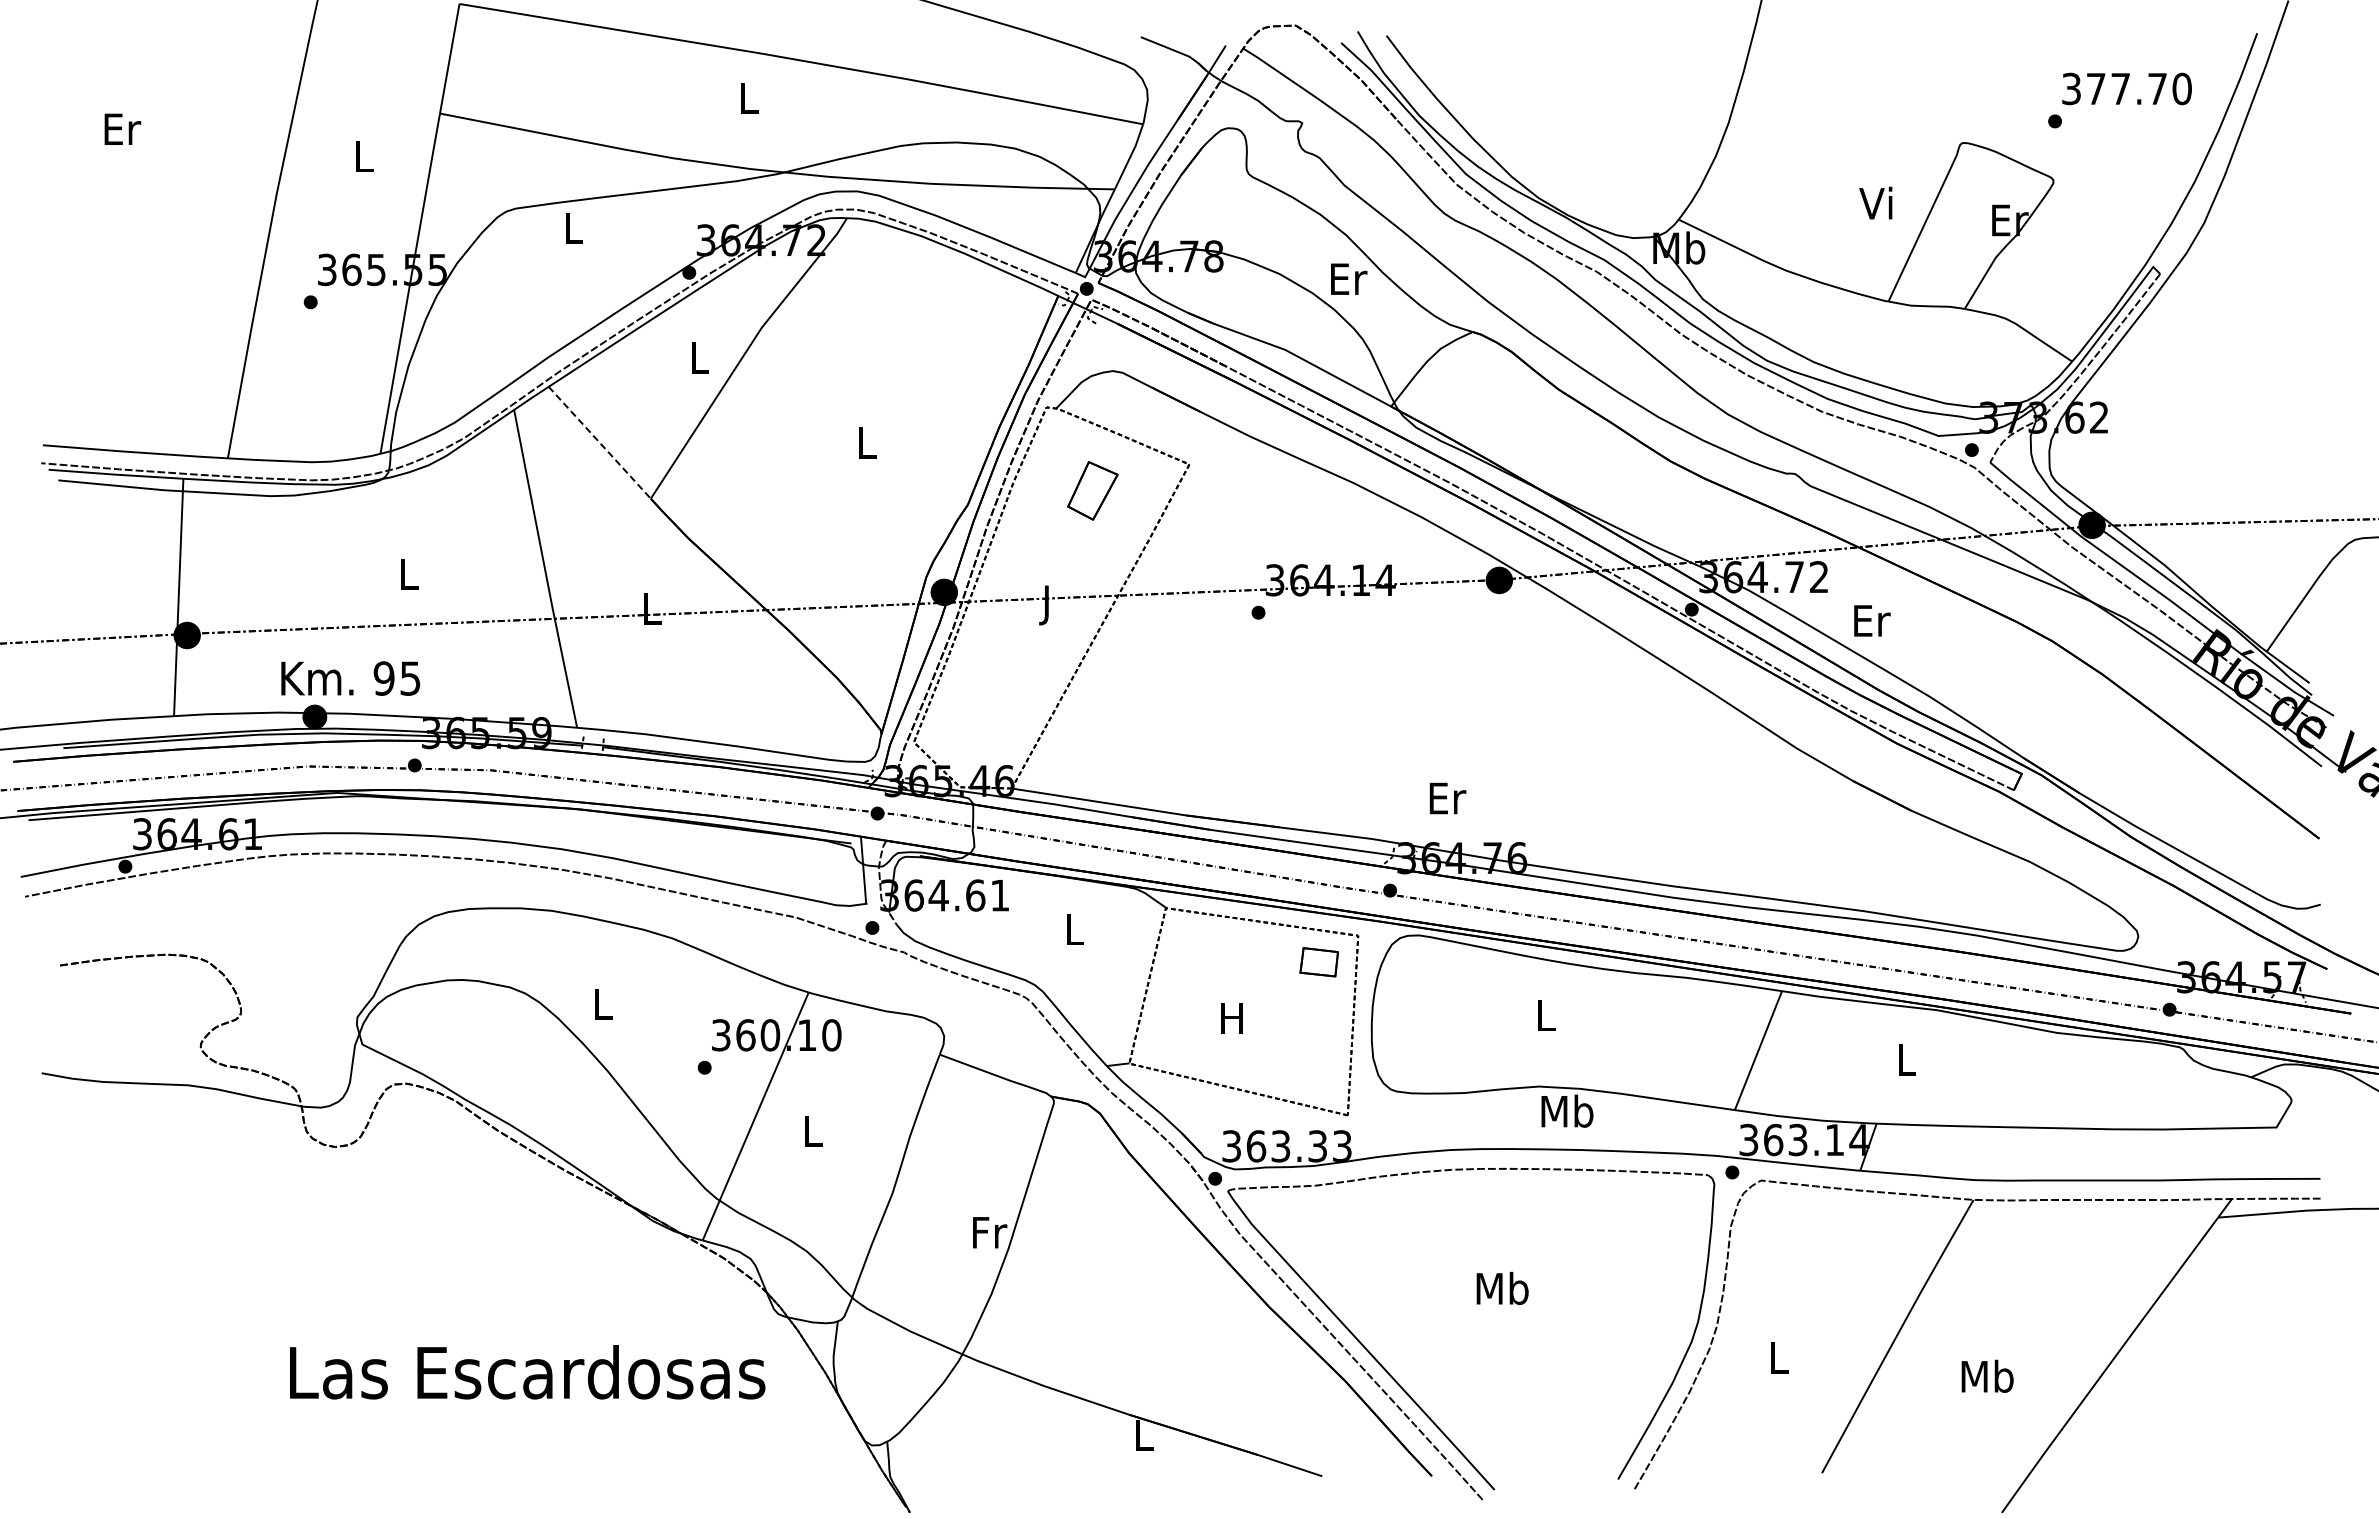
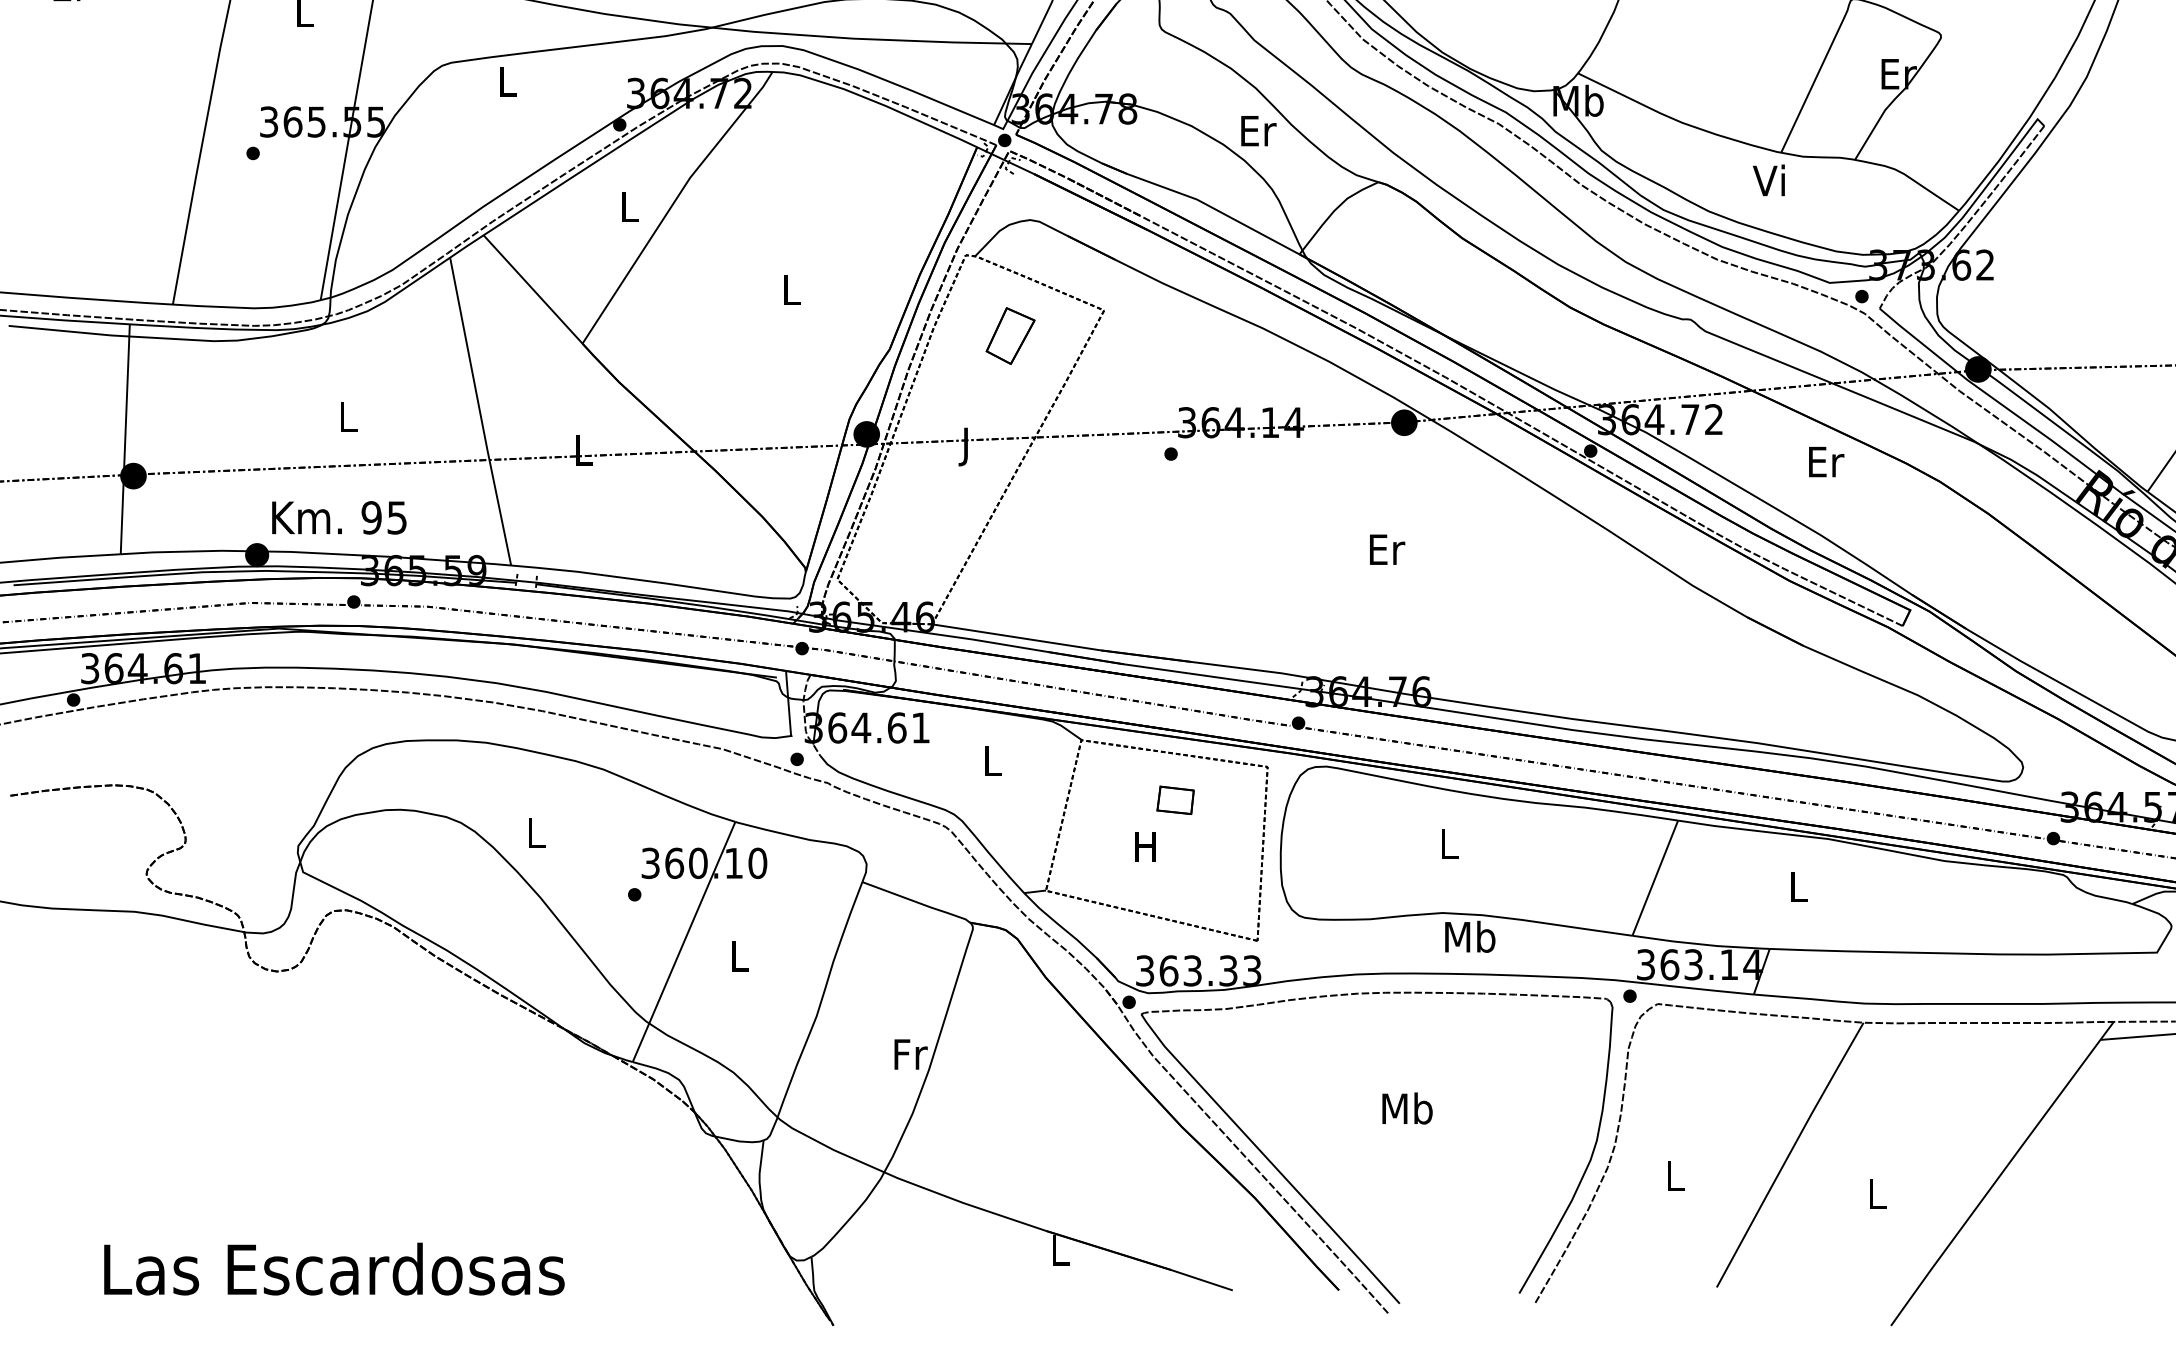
text: (1875, 202) -> (1768, 179), moved
line: (600, 443) -> (533, 290), dashed -> solid
text: (1872, 620) -> (1826, 461), moved
text: (350, 678) -> (339, 517), moved
text: (1447, 798) -> (1387, 549), moved
part: (1318, 962) -> (1174, 800), moved
text: (527, 1372) -> (334, 1269), moved
text: (1987, 1375) -> (1877, 1192), Mb -> L

